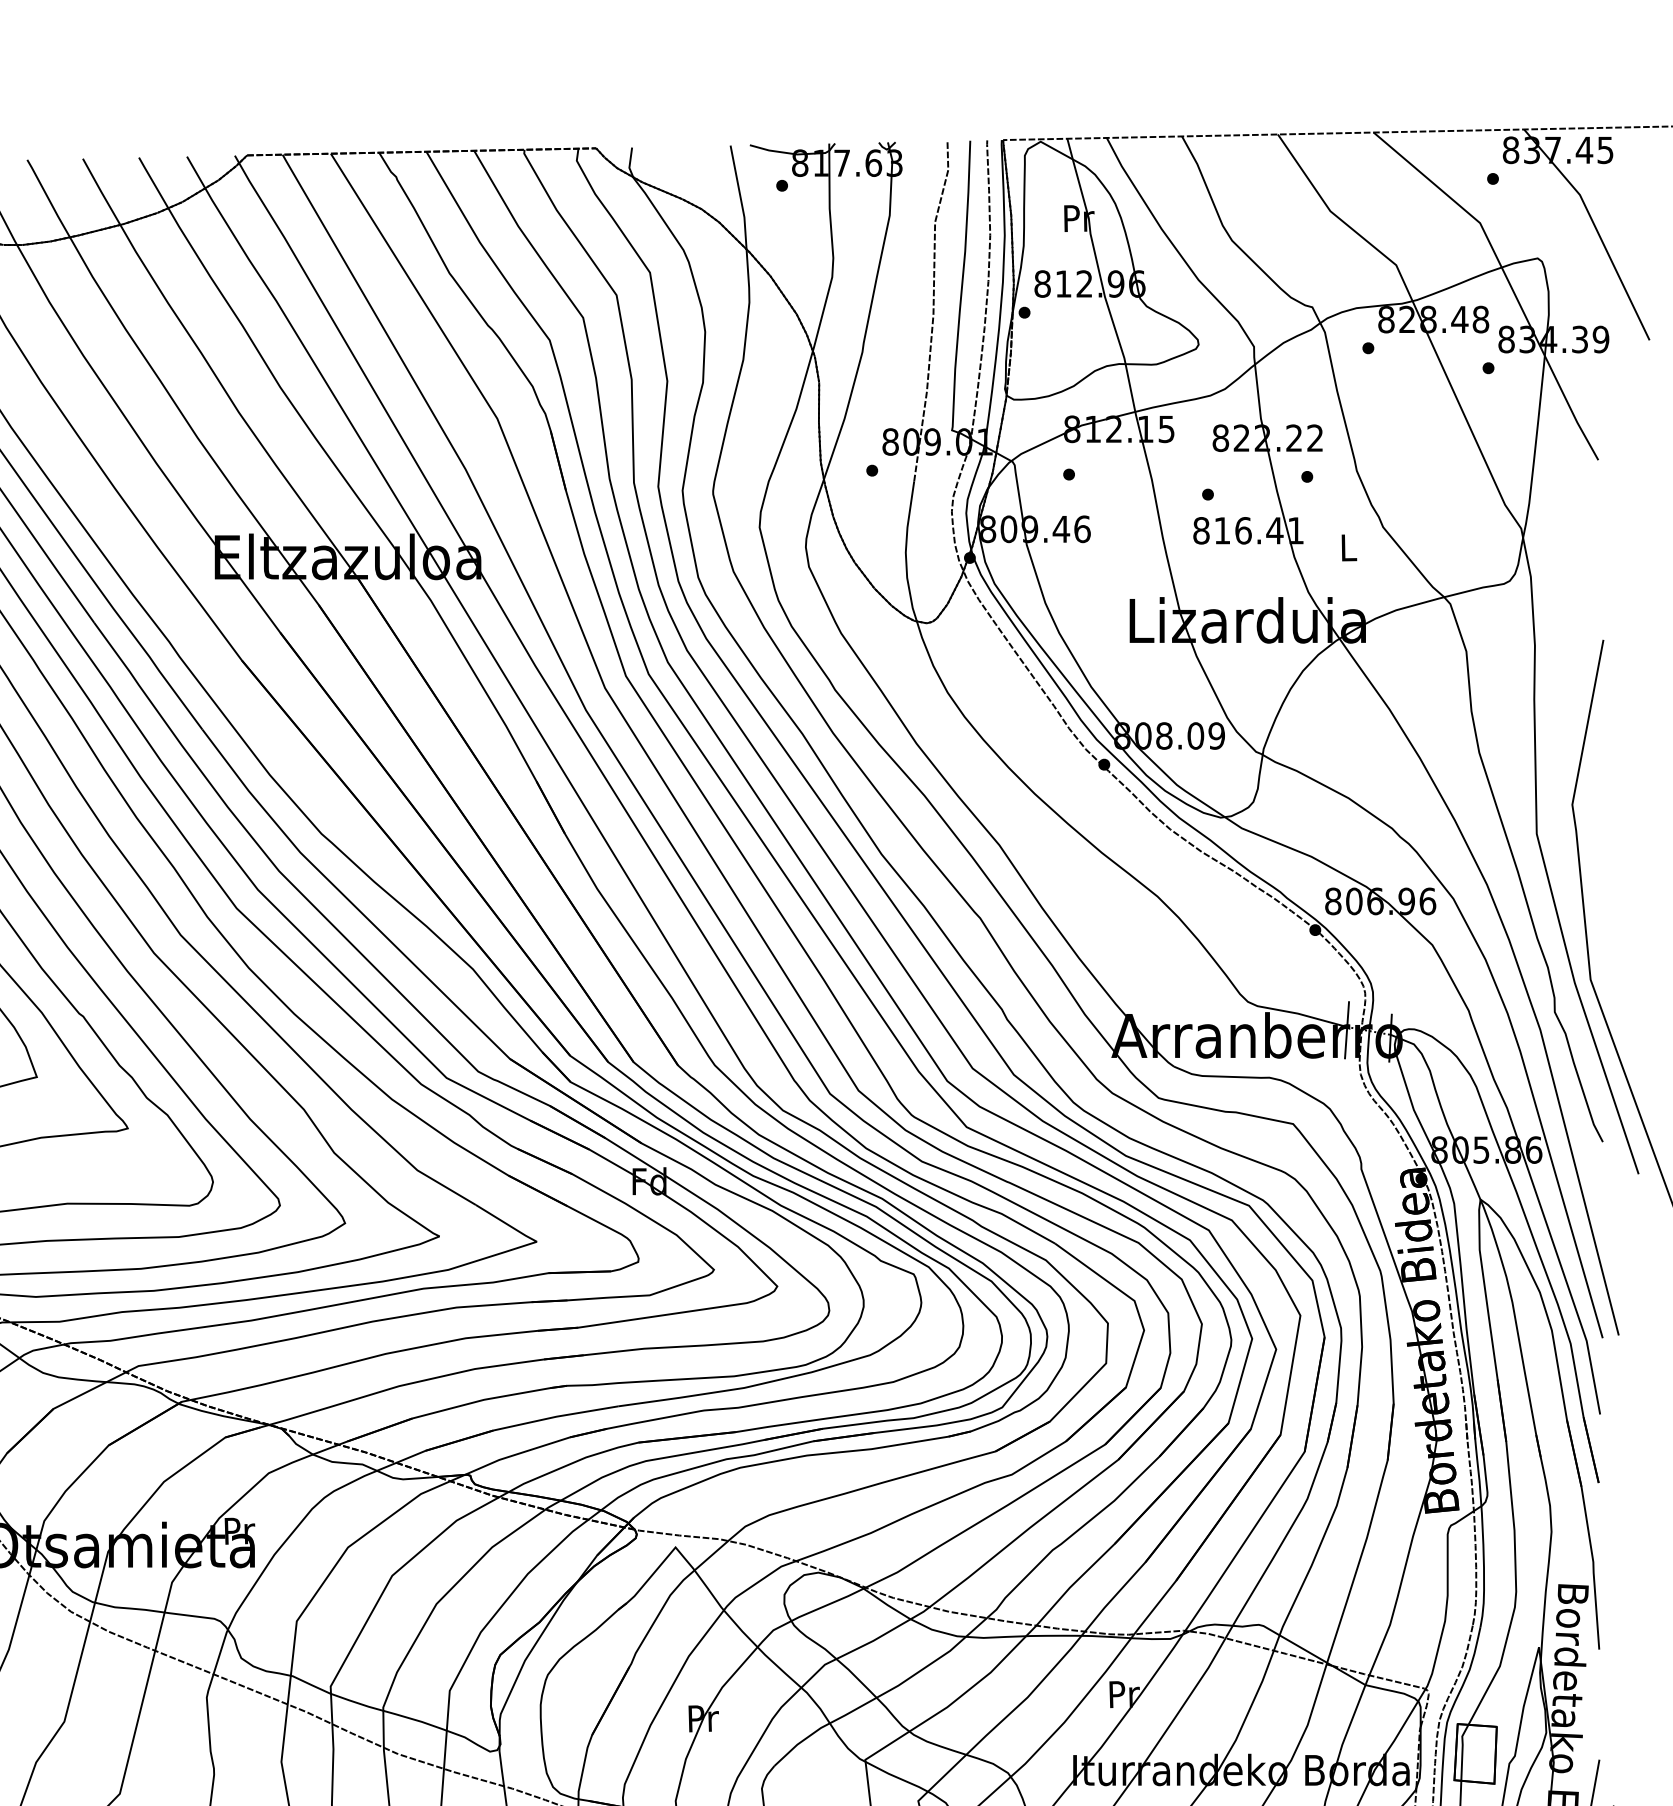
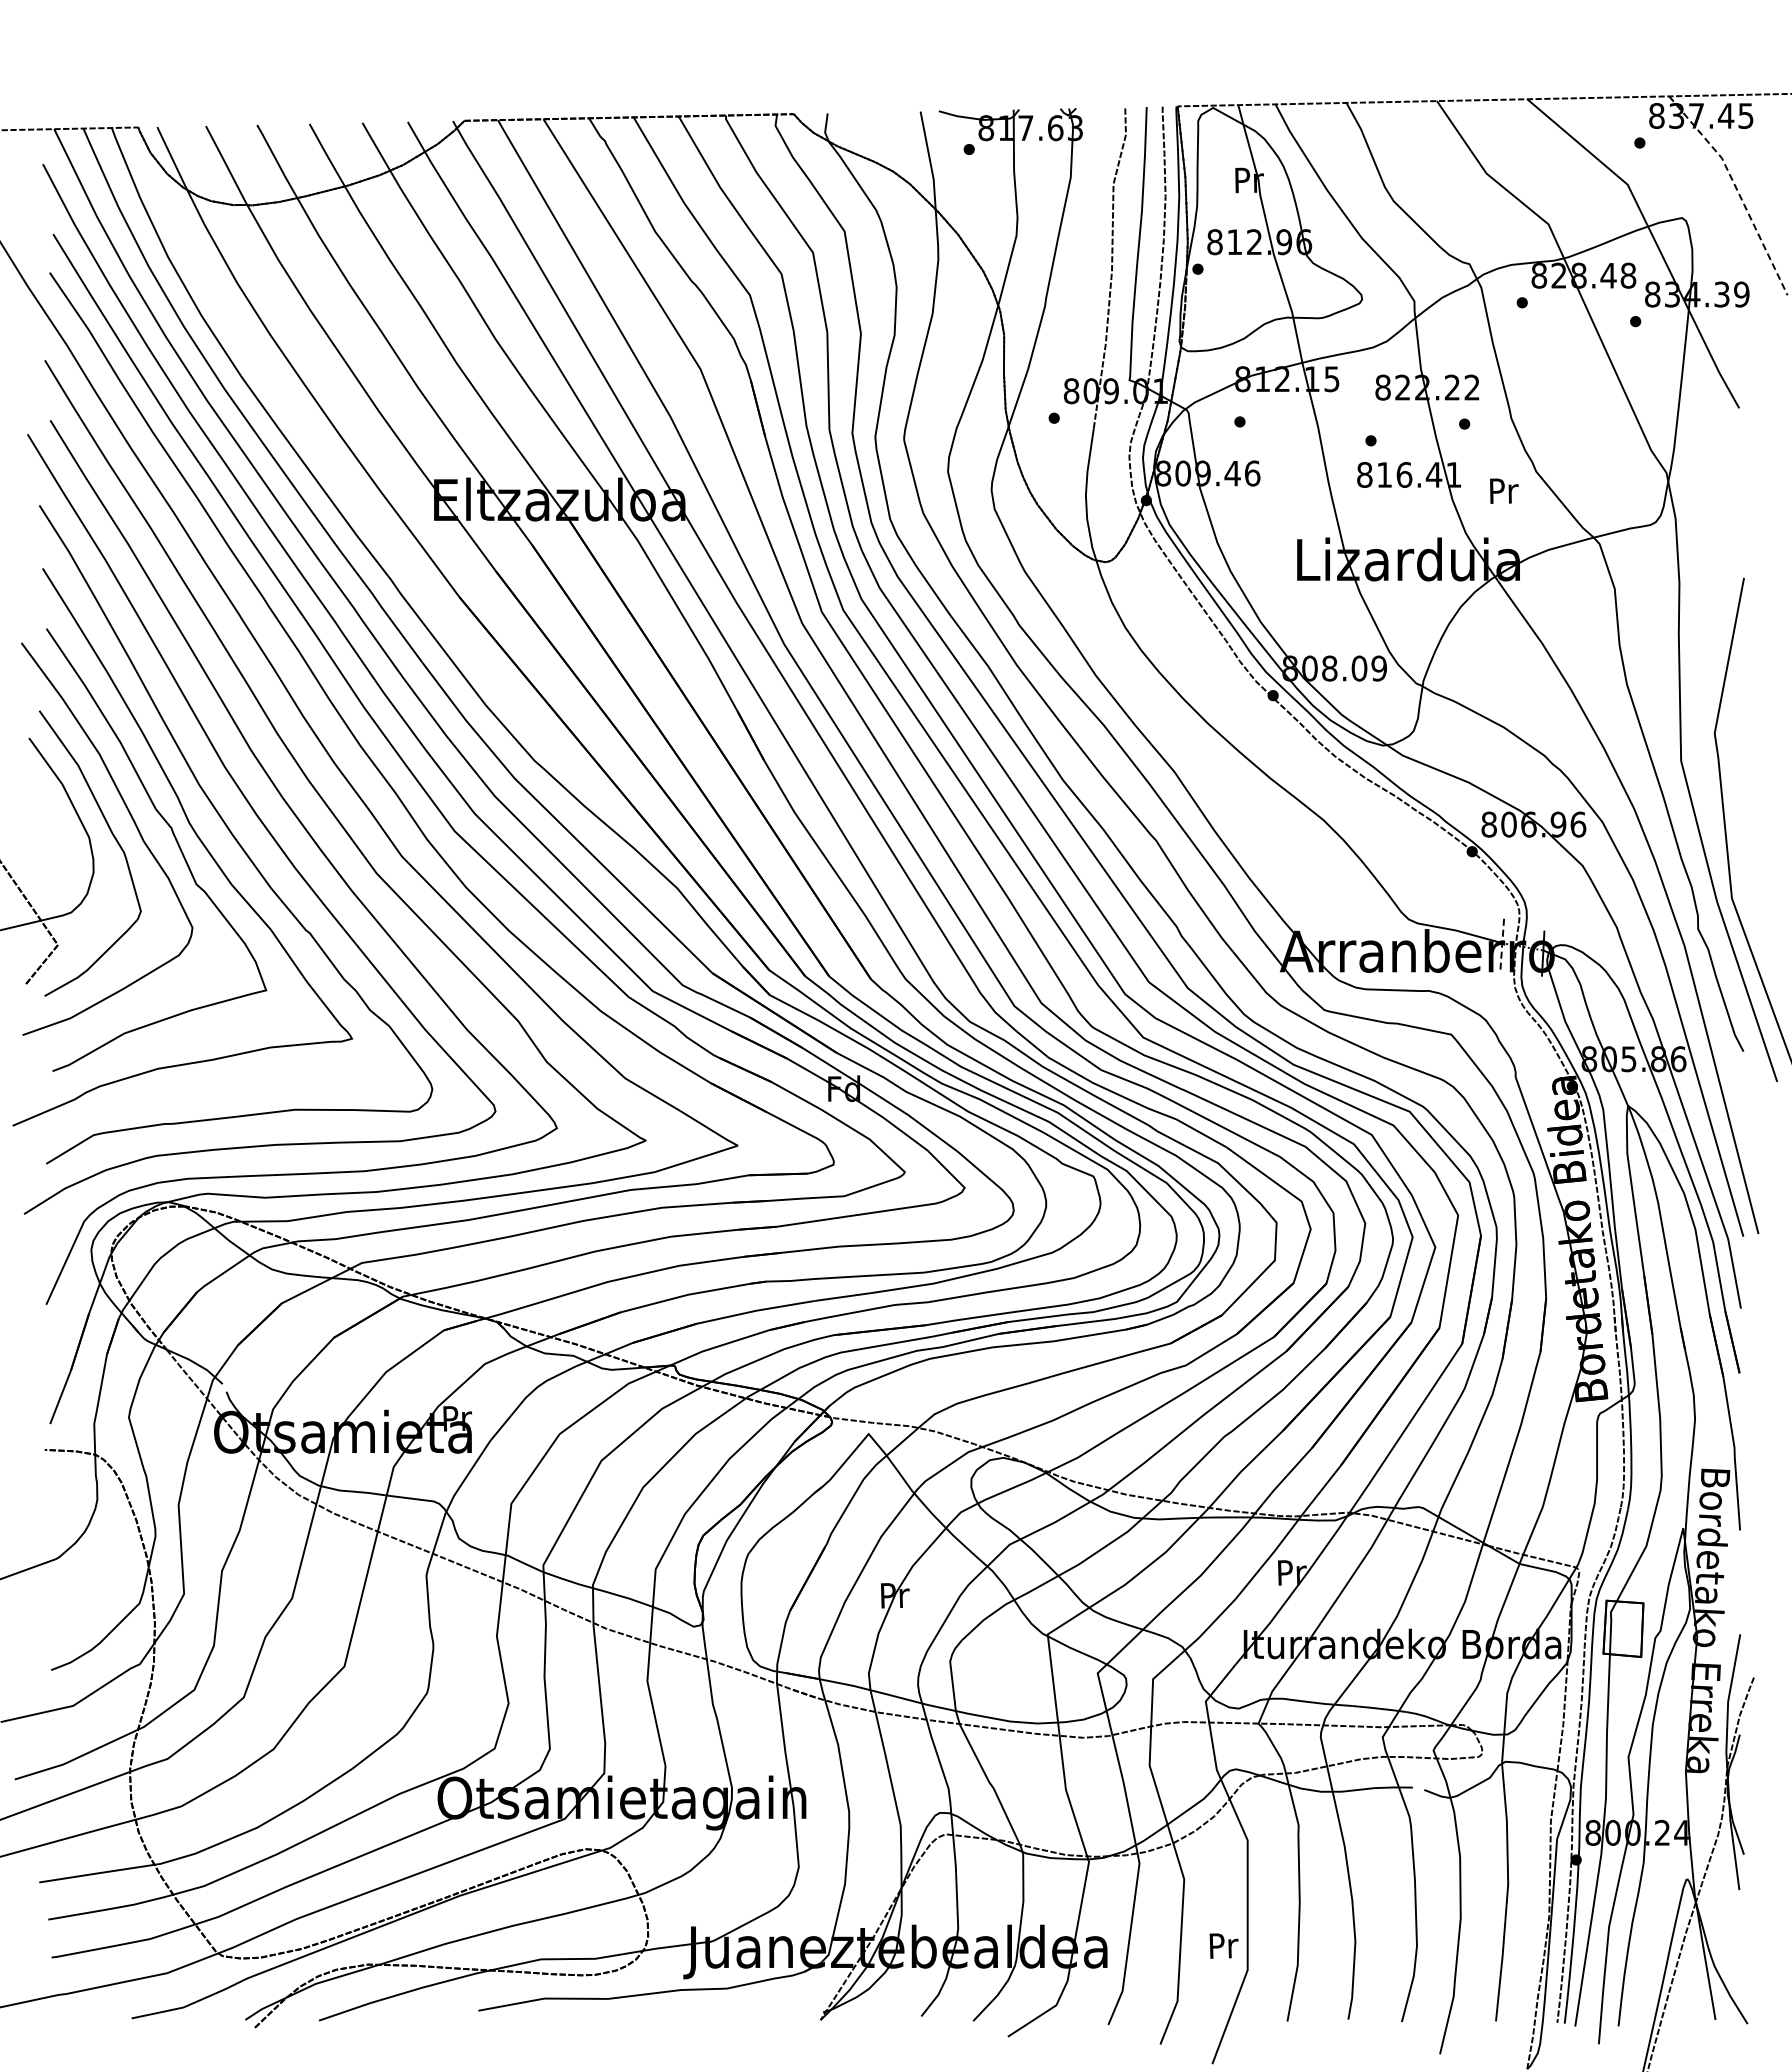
line: (1595, 228) -> (1736, 189), solid -> dashed
text: (1349, 547) -> (1504, 490), L -> Pr
line: (1347, 1030) -> (1502, 946), solid -> dashed

